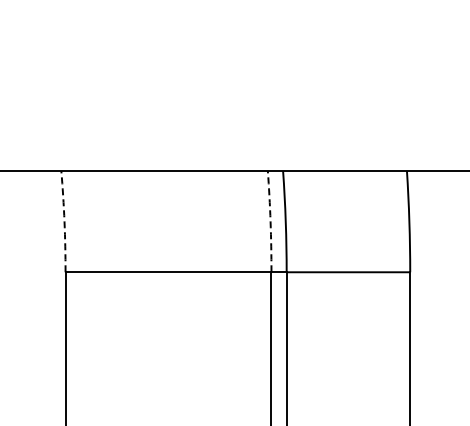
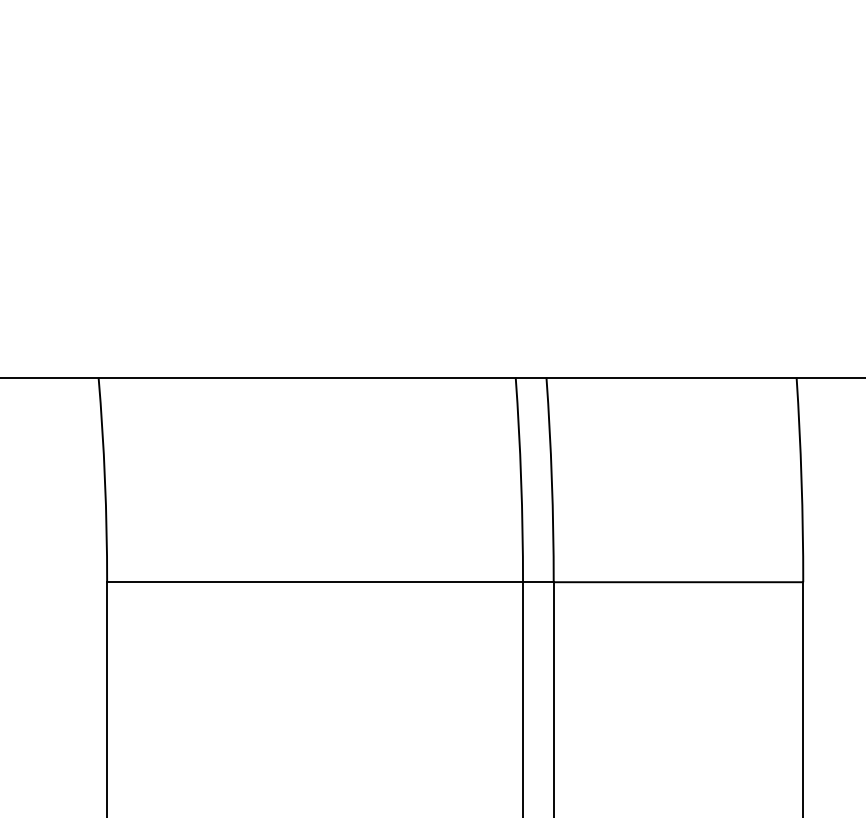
arc: (64, 221) -> (104, 479), dashed -> solid
arc: (270, 221) -> (521, 479), dashed -> solid

